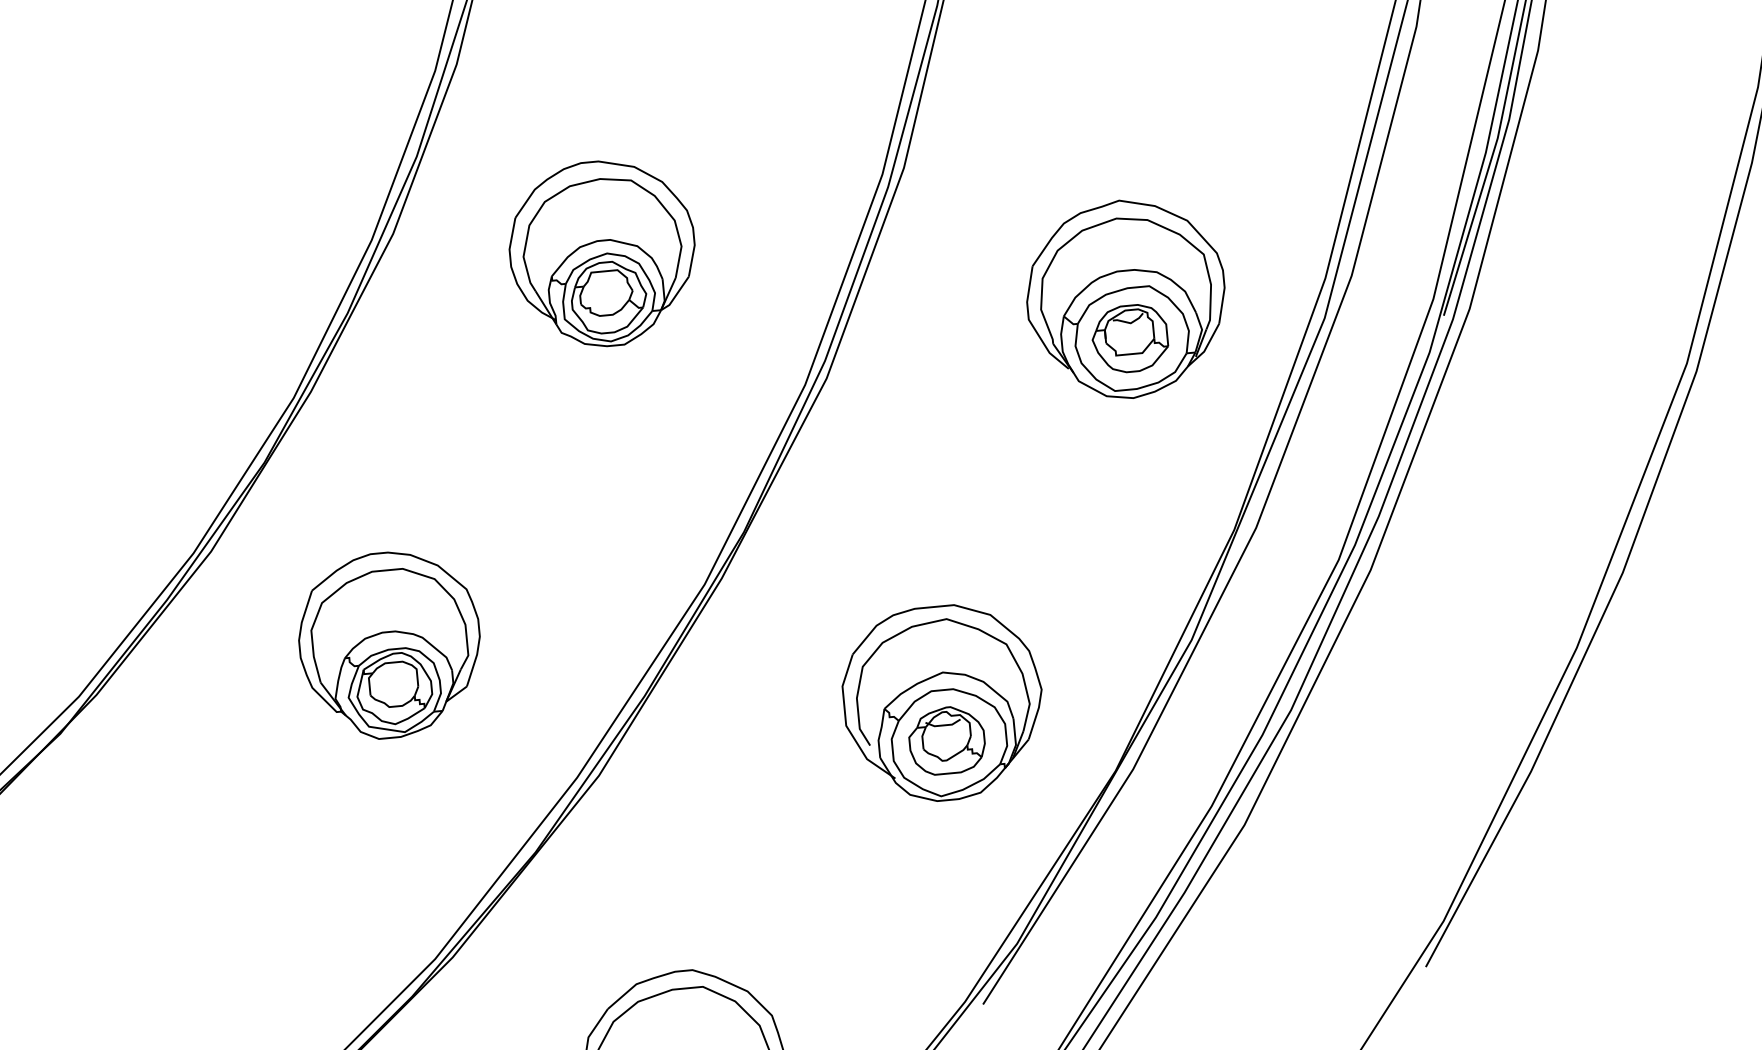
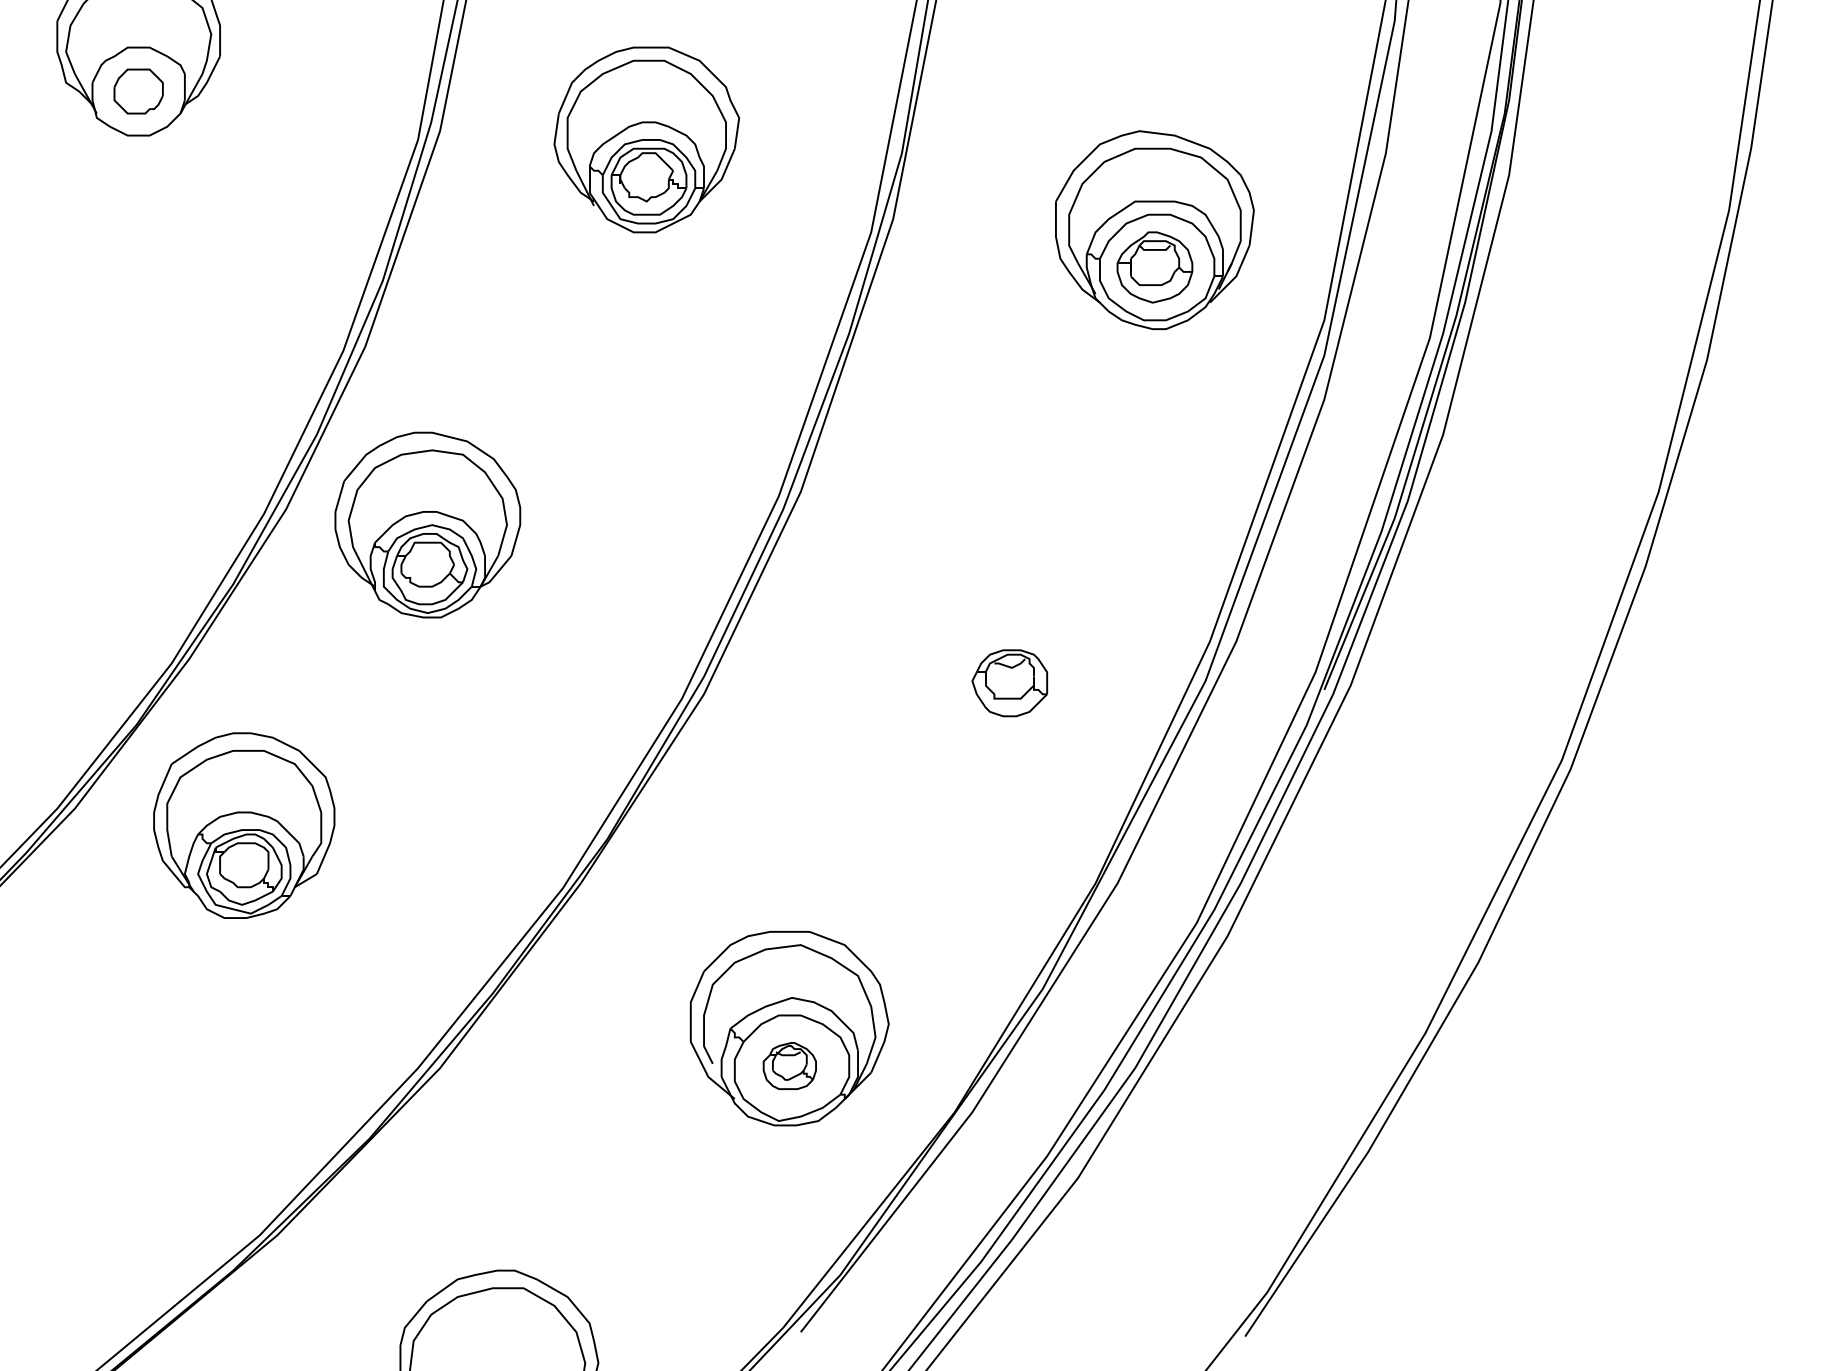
part: (602, 253) -> (427, 524), moved
part: (1126, 299) -> (1009, 643), removed
part: (390, 644) -> (244, 825), moved
part: (946, 740) -> (789, 1065), size x0.7

